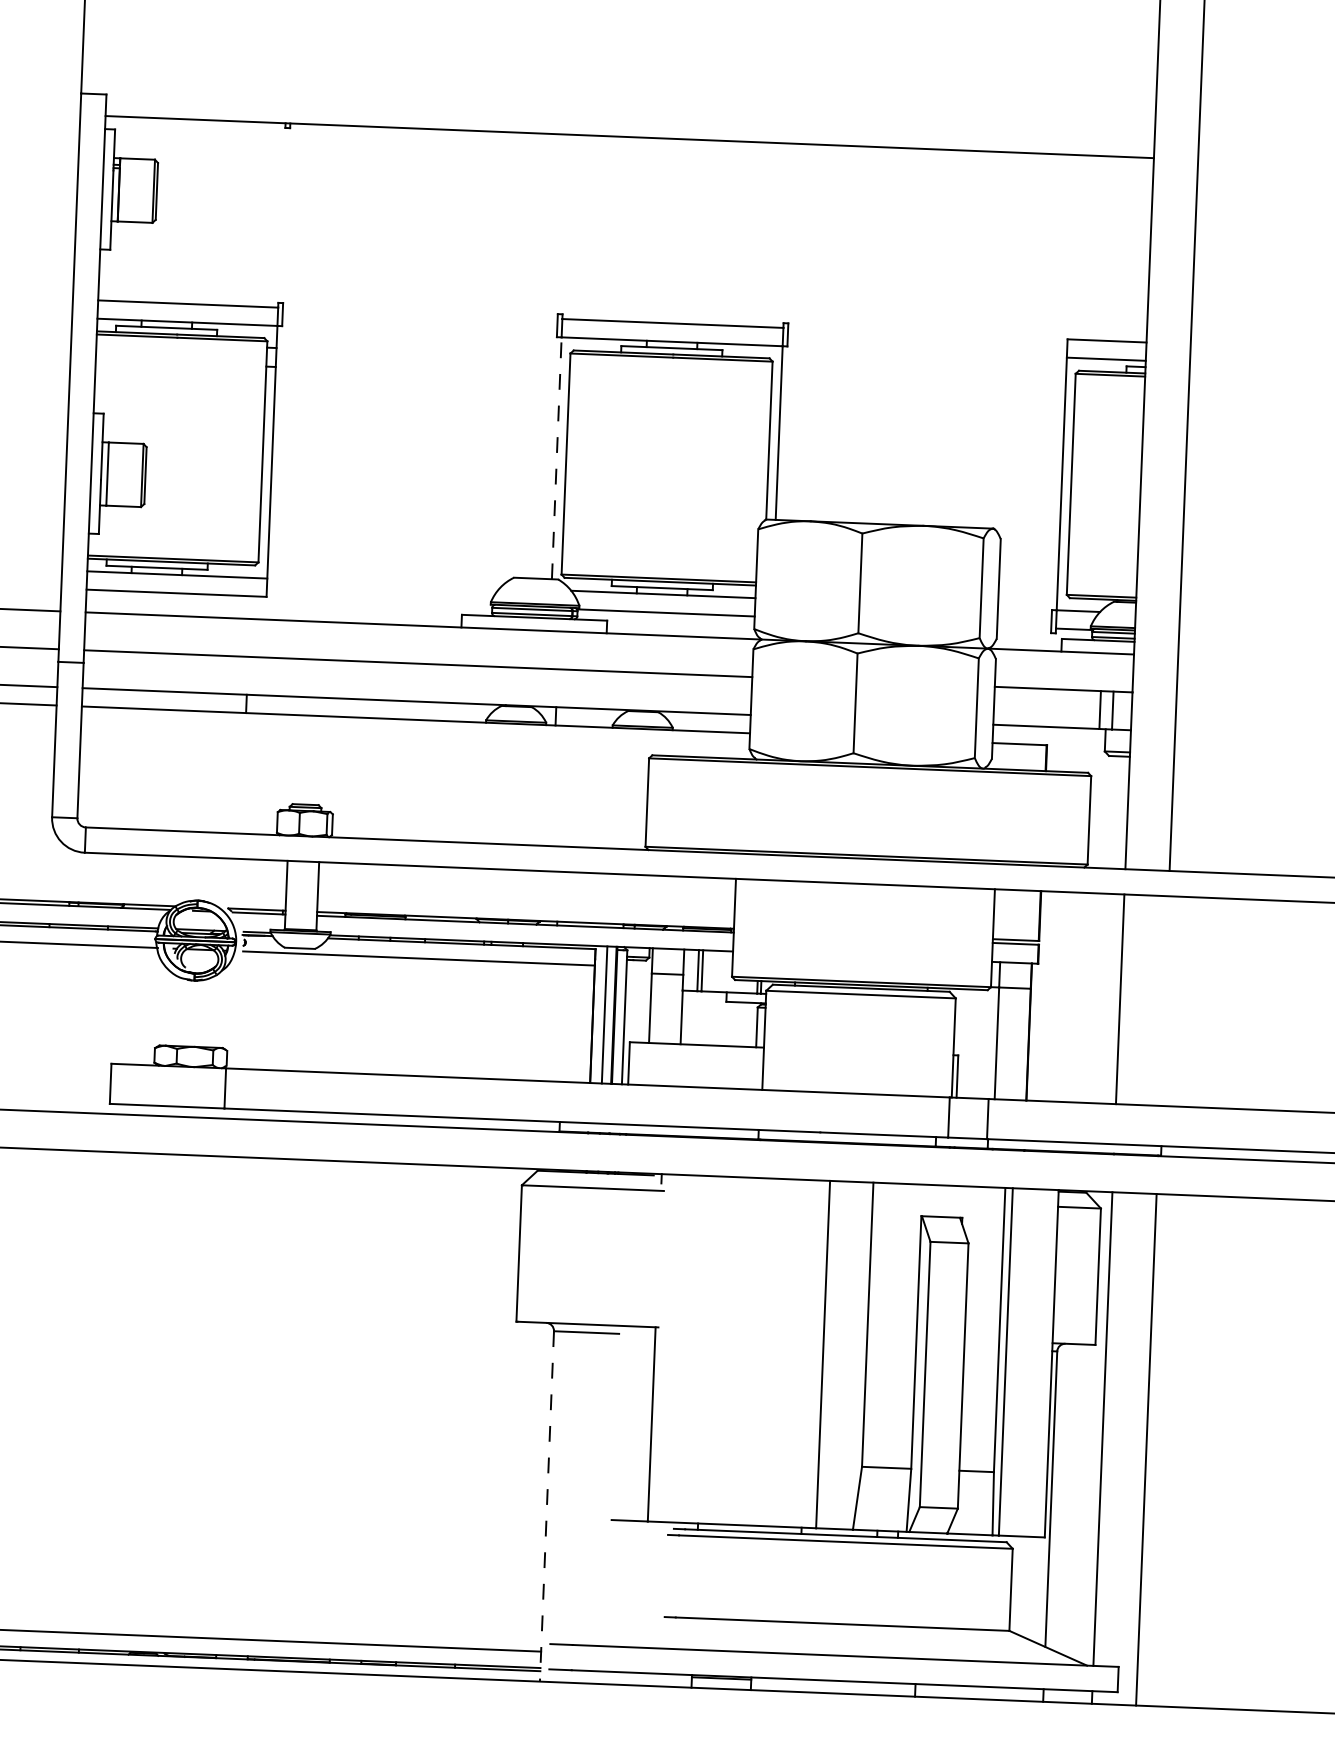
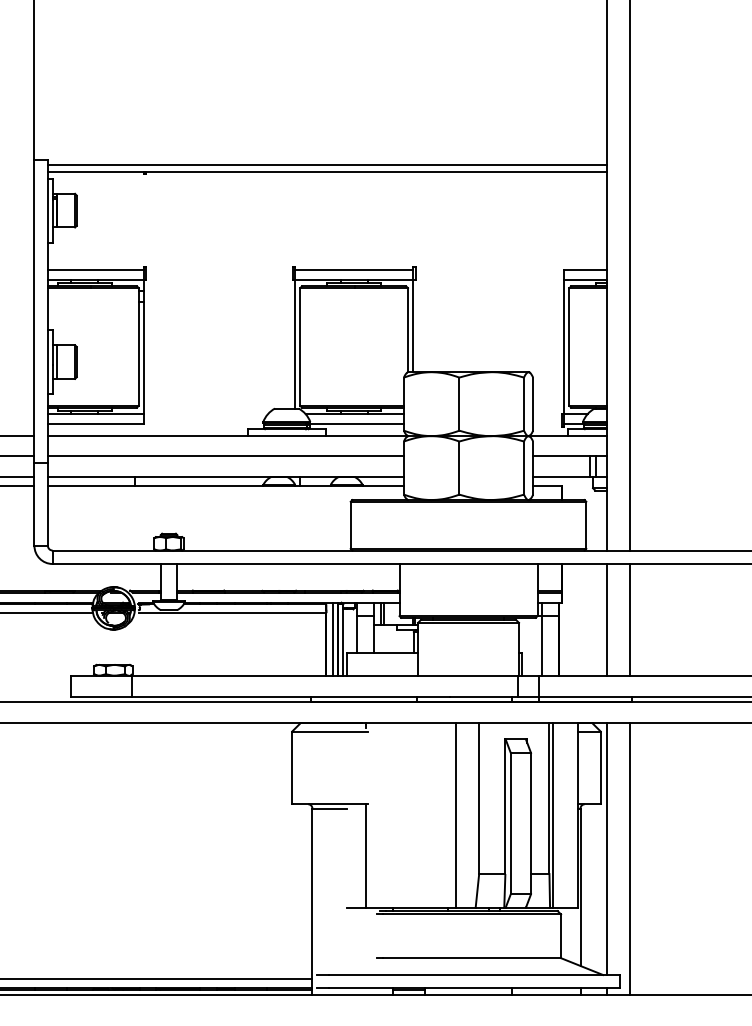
line: (628, 125) -> (326, 165), added
line: (557, 457) -> (295, 343), dashed -> solid
line: (1165, 1000) -> (630, 619), added
line: (547, 1507) -> (312, 902), dashed -> solid

